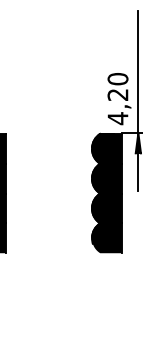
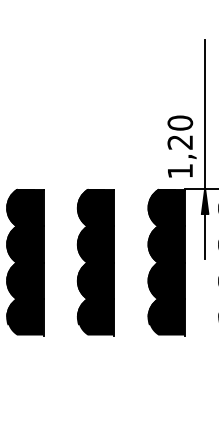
text: (118, 118) -> (180, 171), 4,20 -> 1,20
part: (48, 193) -> (95, 262), added

